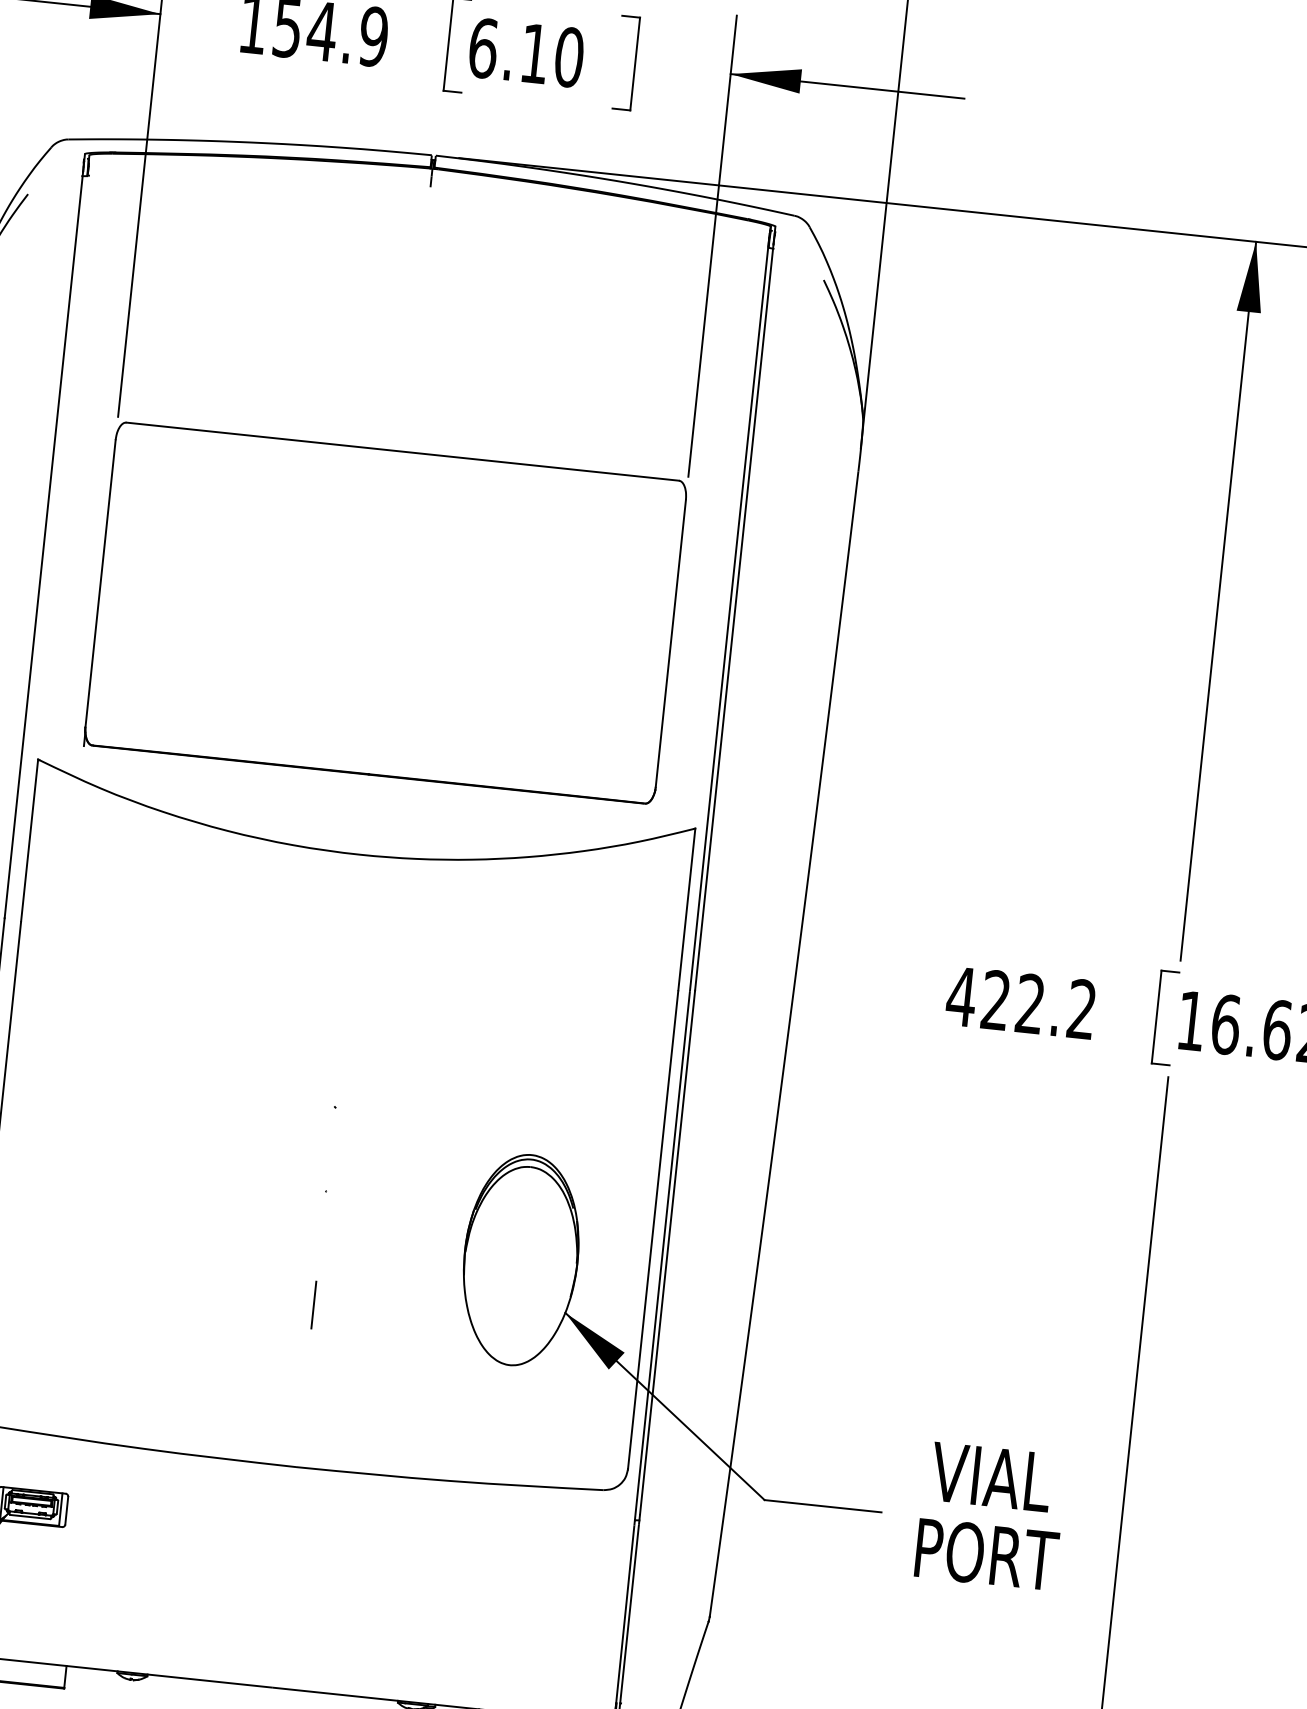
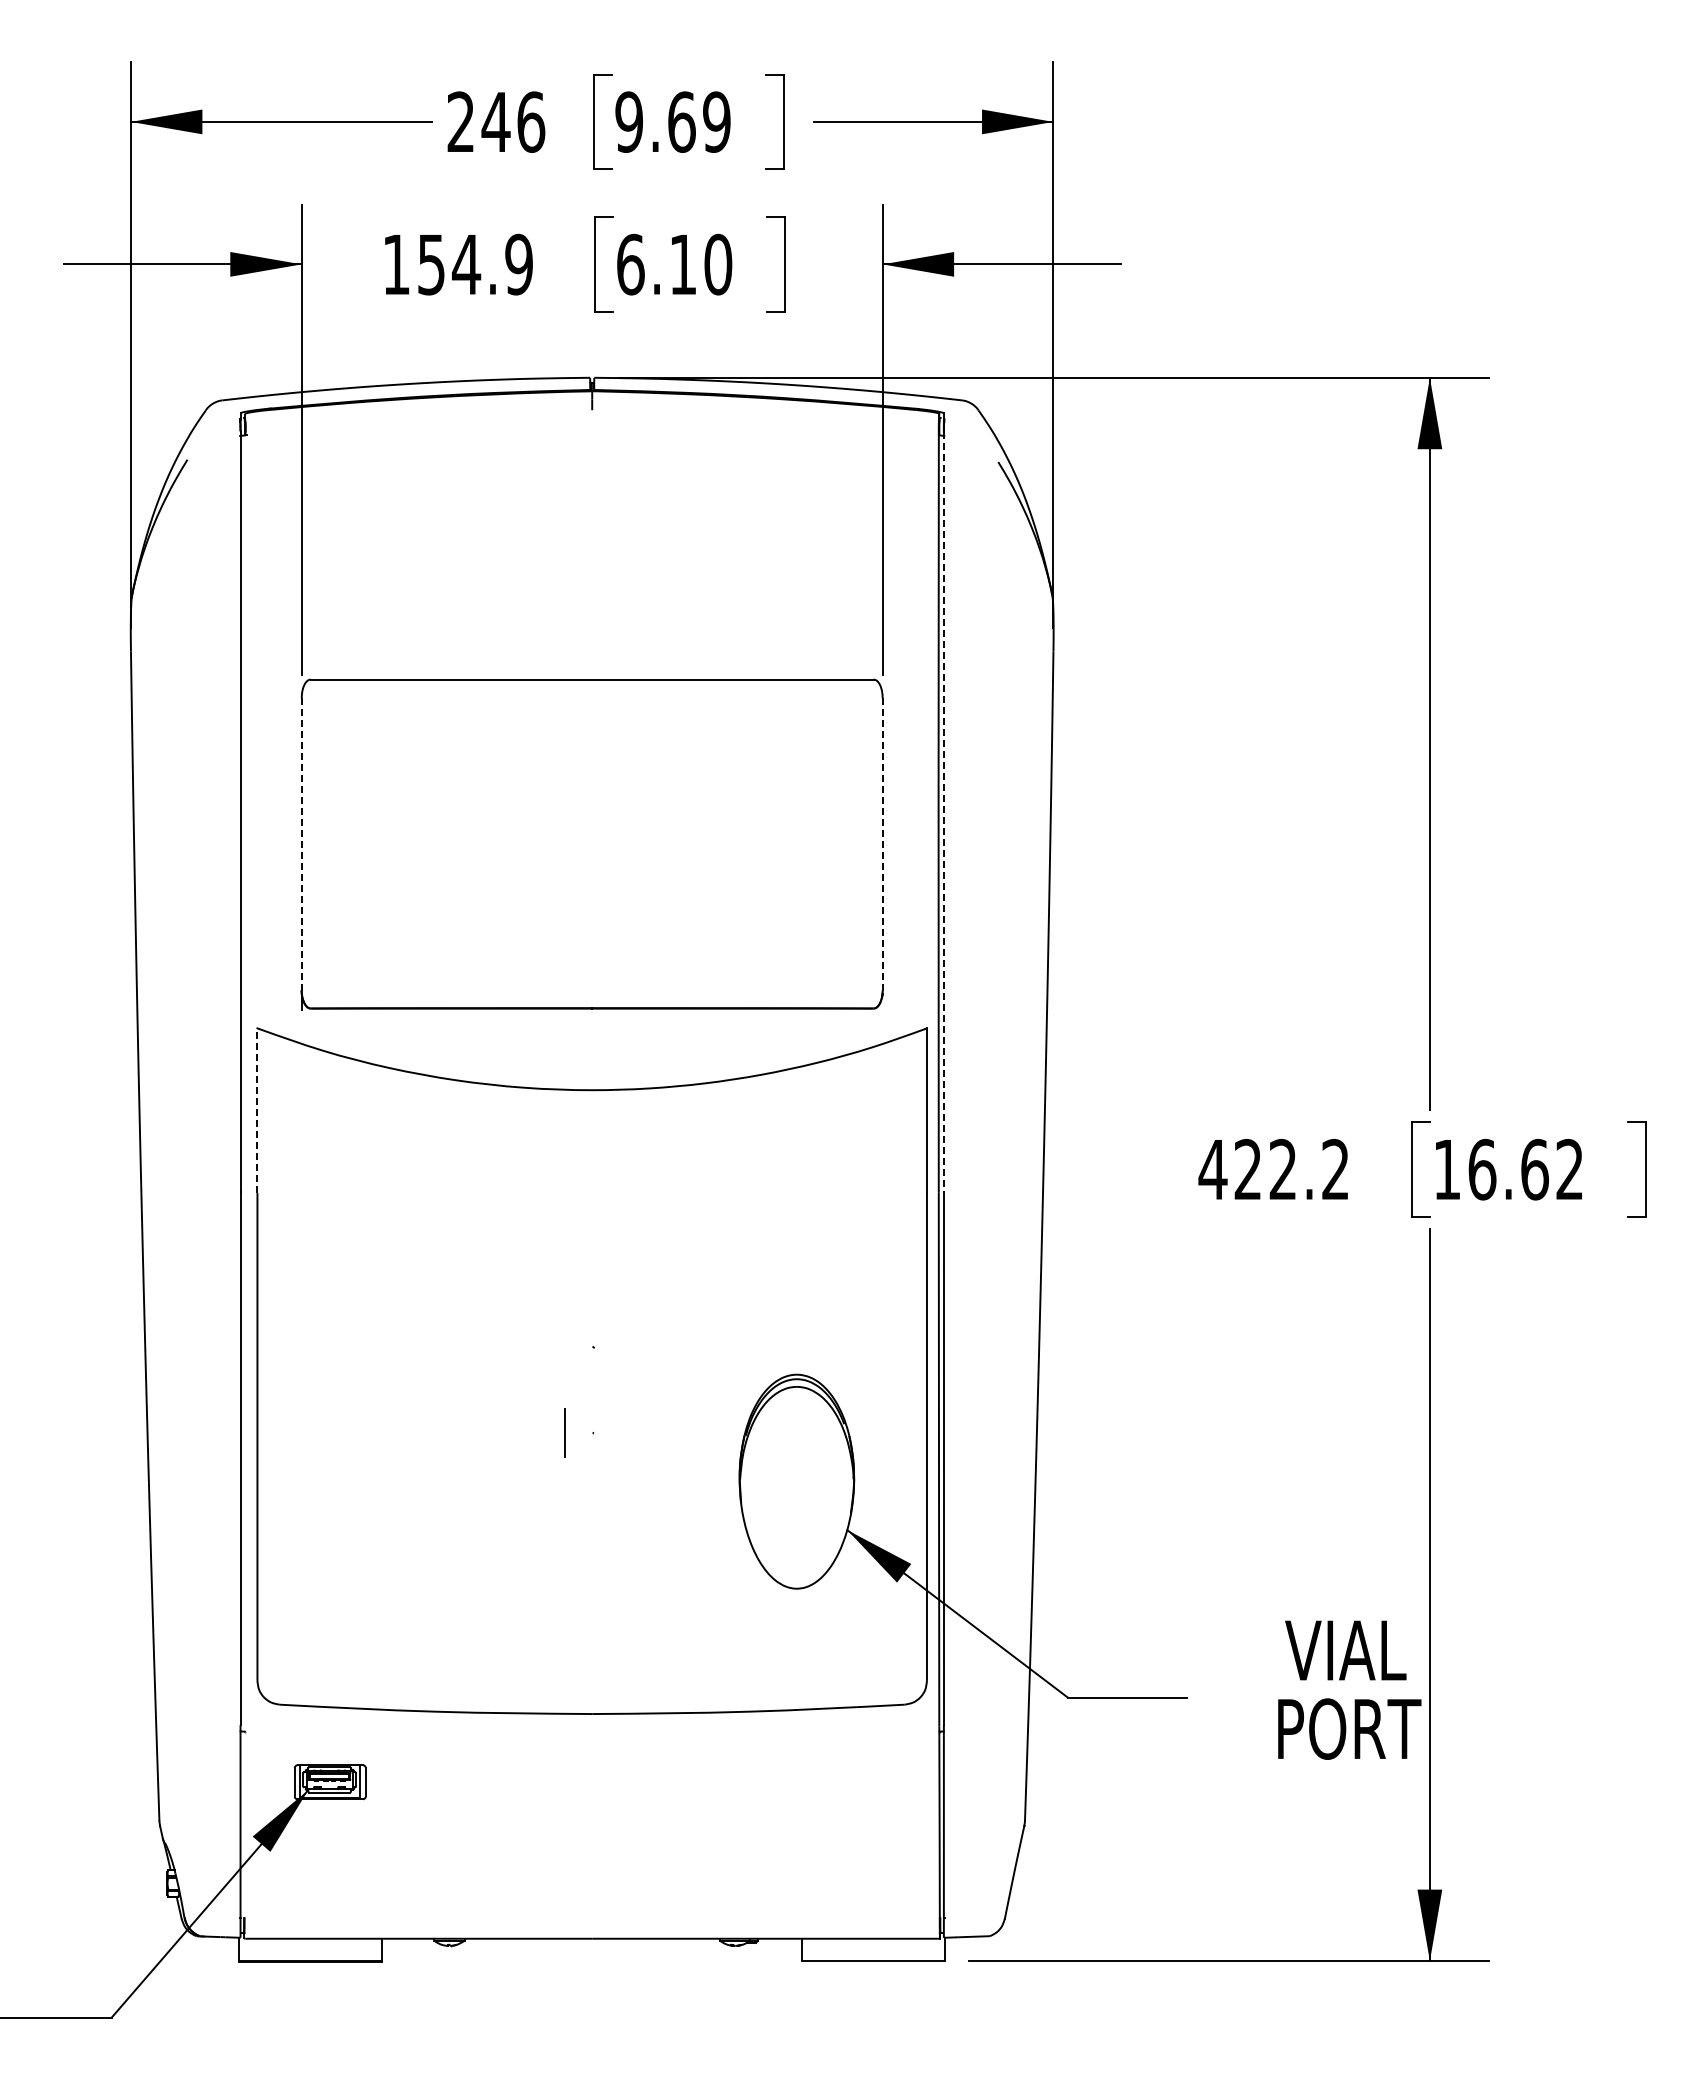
line: (100, 584) -> (301, 845), solid -> dashed
line: (733, 618) -> (943, 812), solid -> dashed
line: (670, 643) -> (882, 844), solid -> dashed
line: (29, 840) -> (257, 1110), solid -> dashed
line: (313, 1304) -> (564, 1432), moved
text: (990, 1515) -> (1349, 1689), moved

